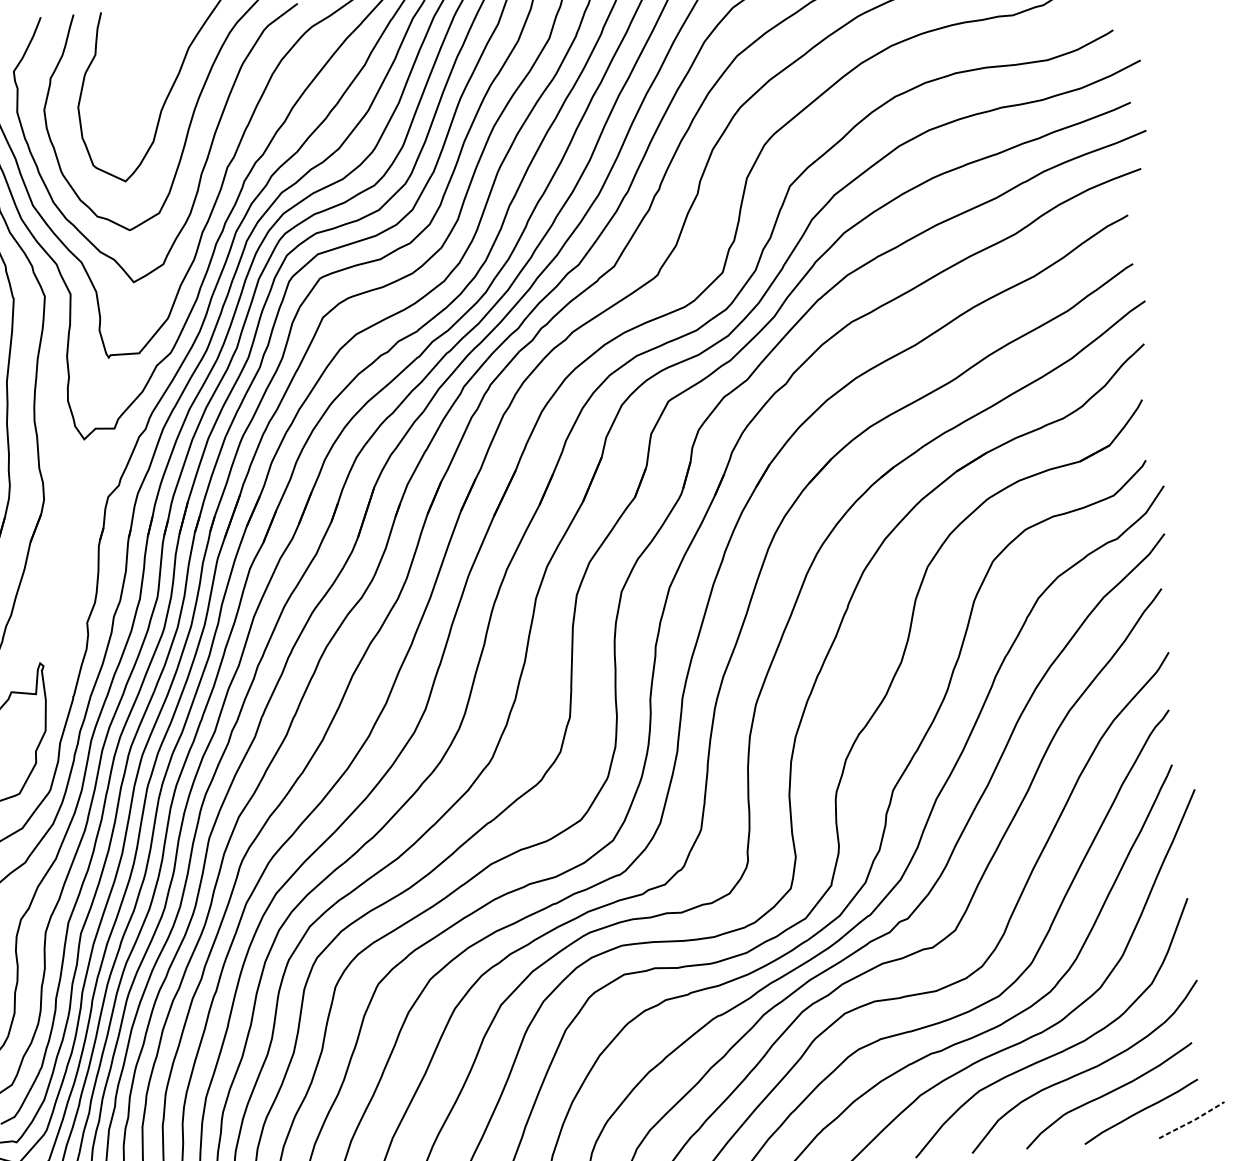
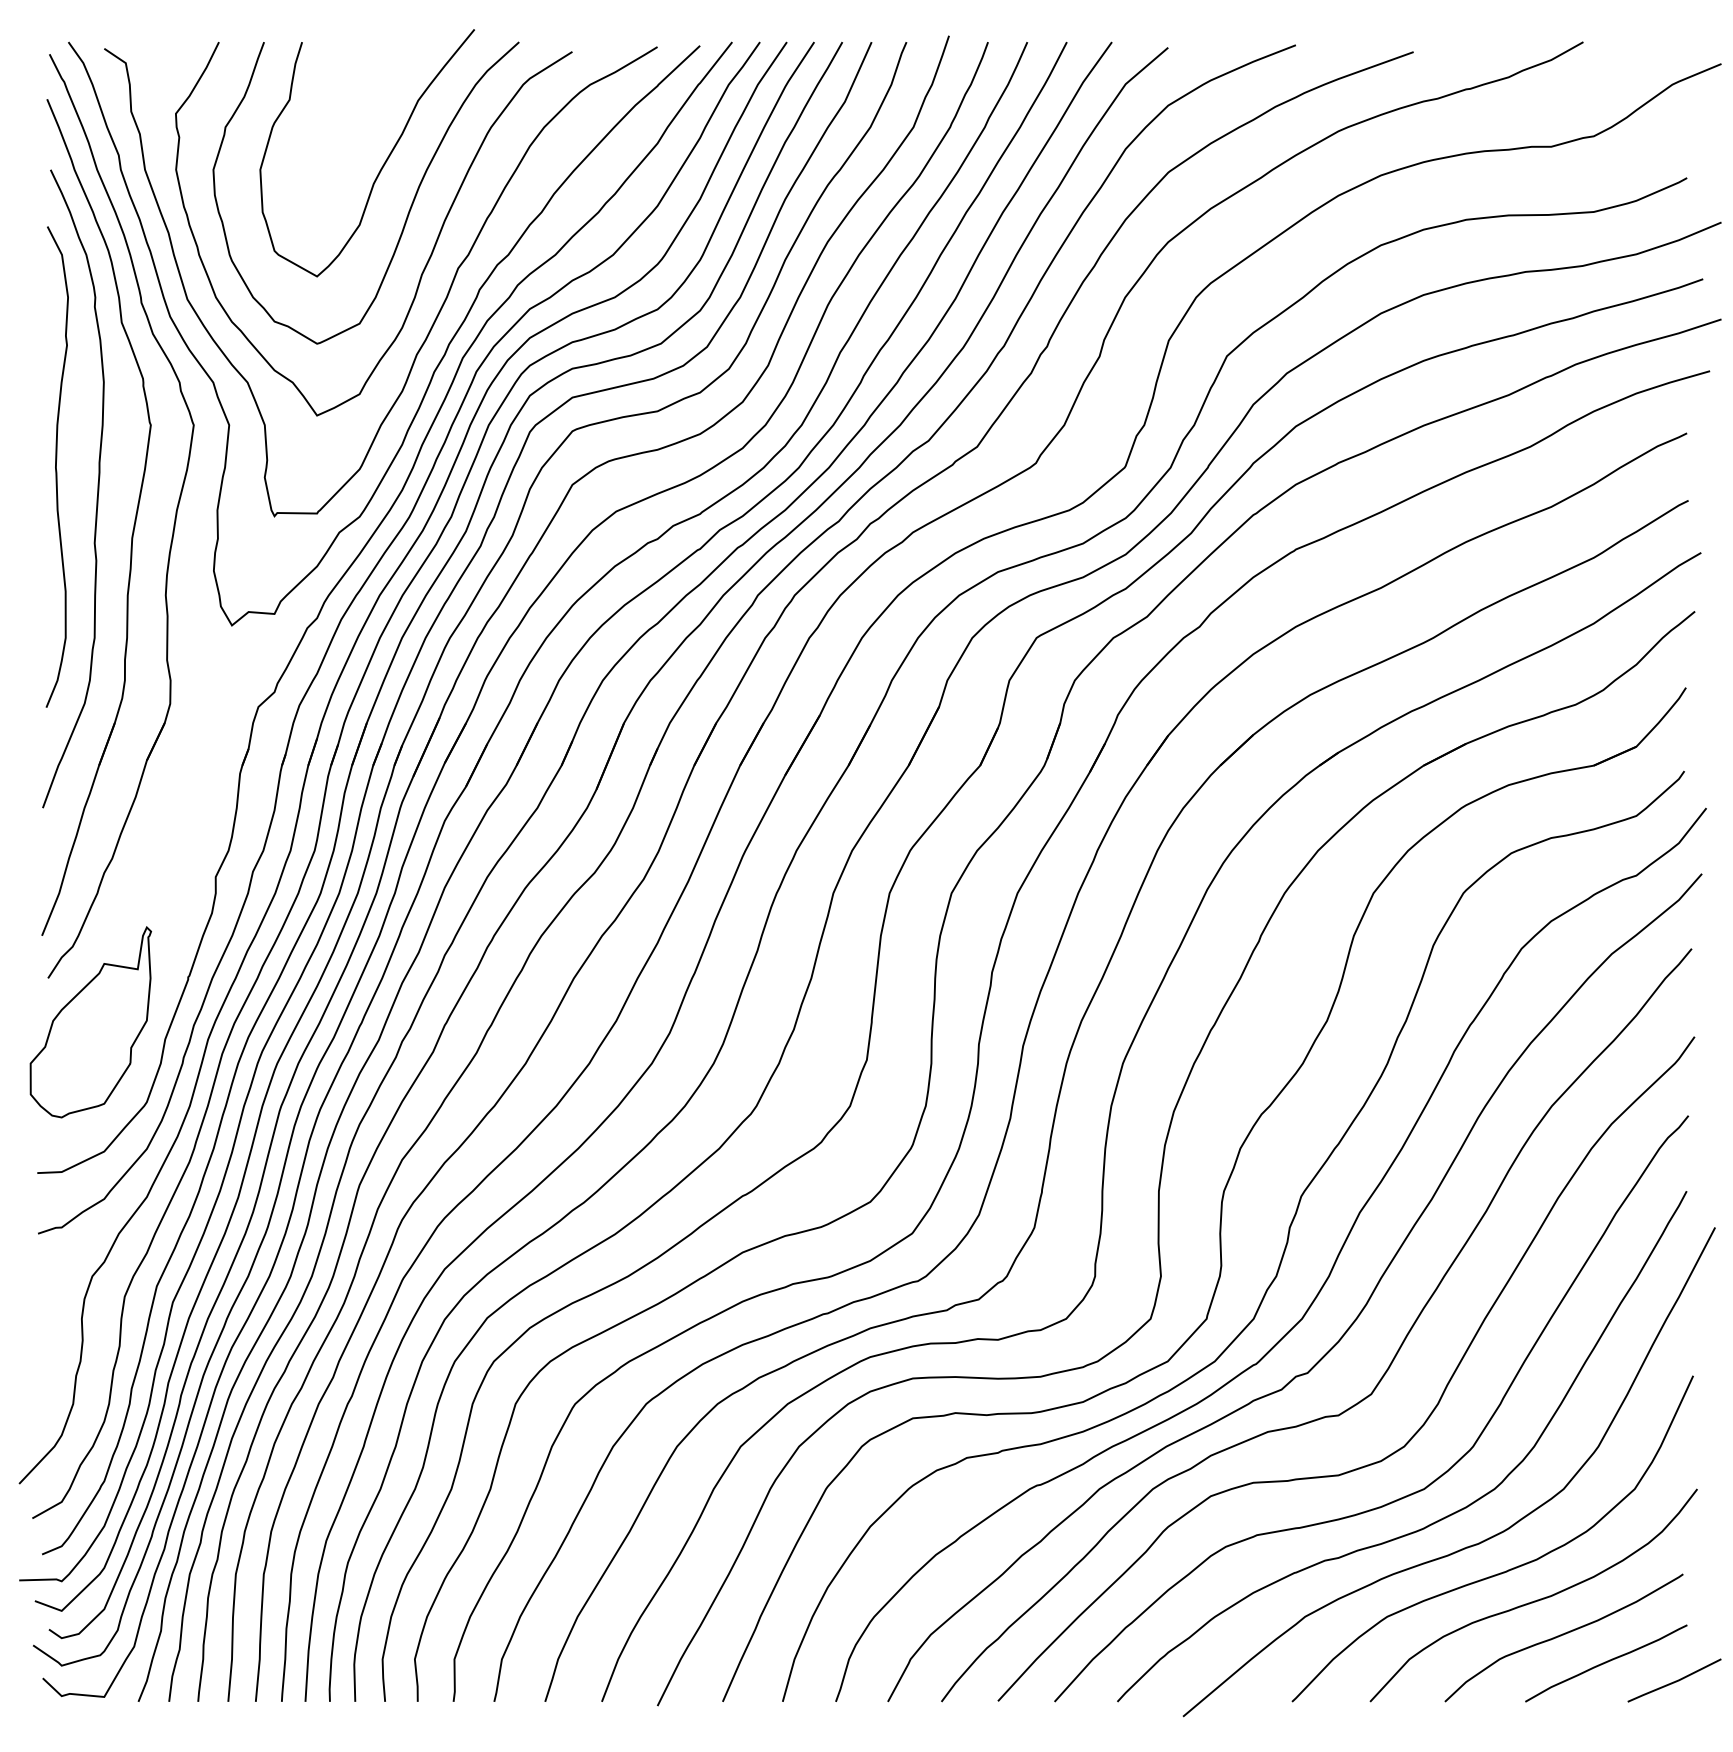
line: (1192, 1120) -> (1675, 1681), dashed -> solid

